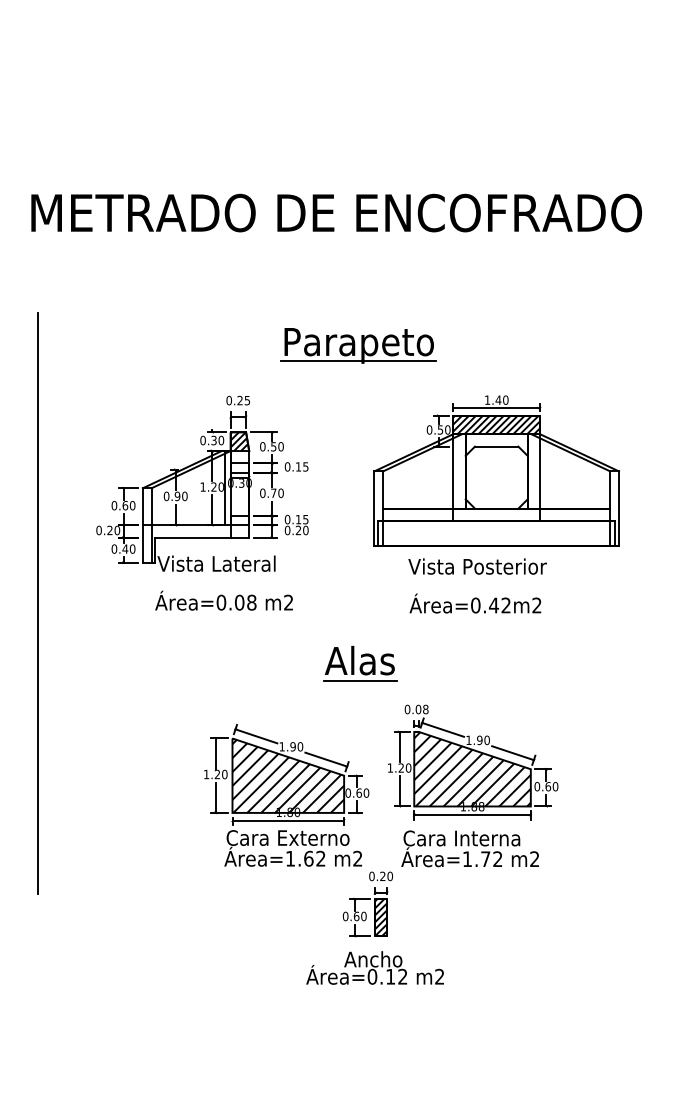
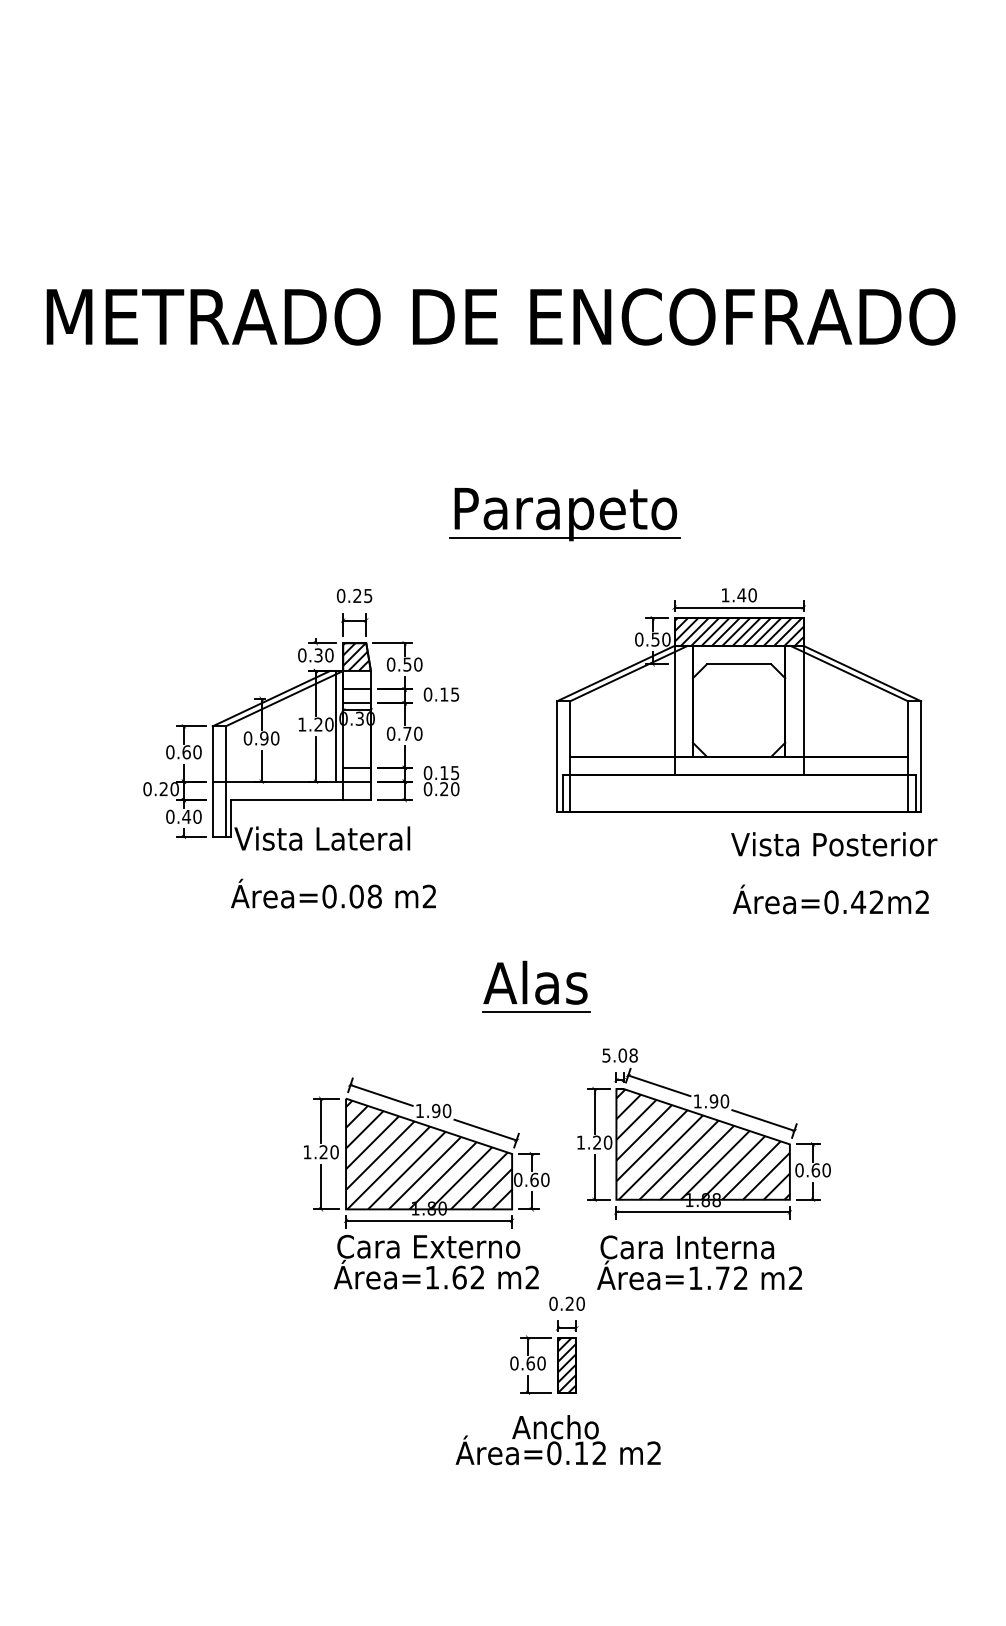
part: (358, 345) -> (564, 513), moved
text: (477, 585) -> (834, 872), moved
line: (38, 603) -> (57, 897), removed
text: (407, 709) -> (606, 1055), 0.08 -> 5.08

